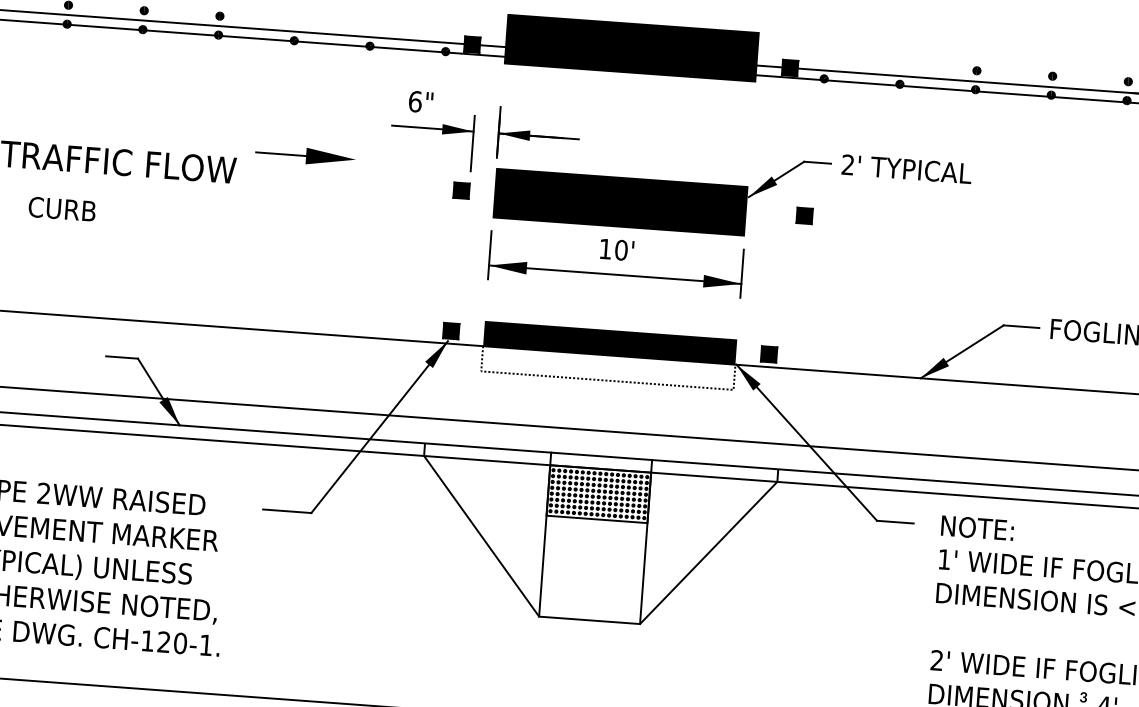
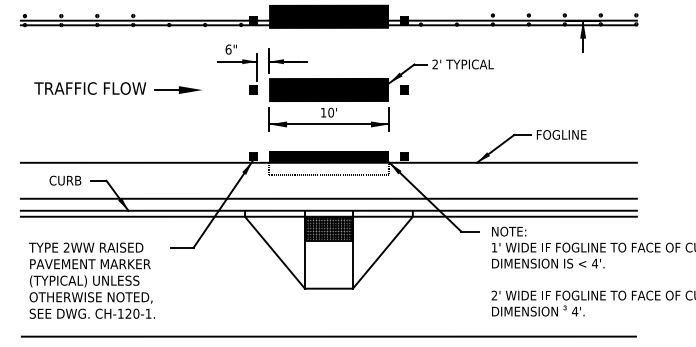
part: (303, 154) -> (177, 89), moved
text: (62, 208) -> (65, 180), moved
part: (804, 214) -> (404, 89), moved

